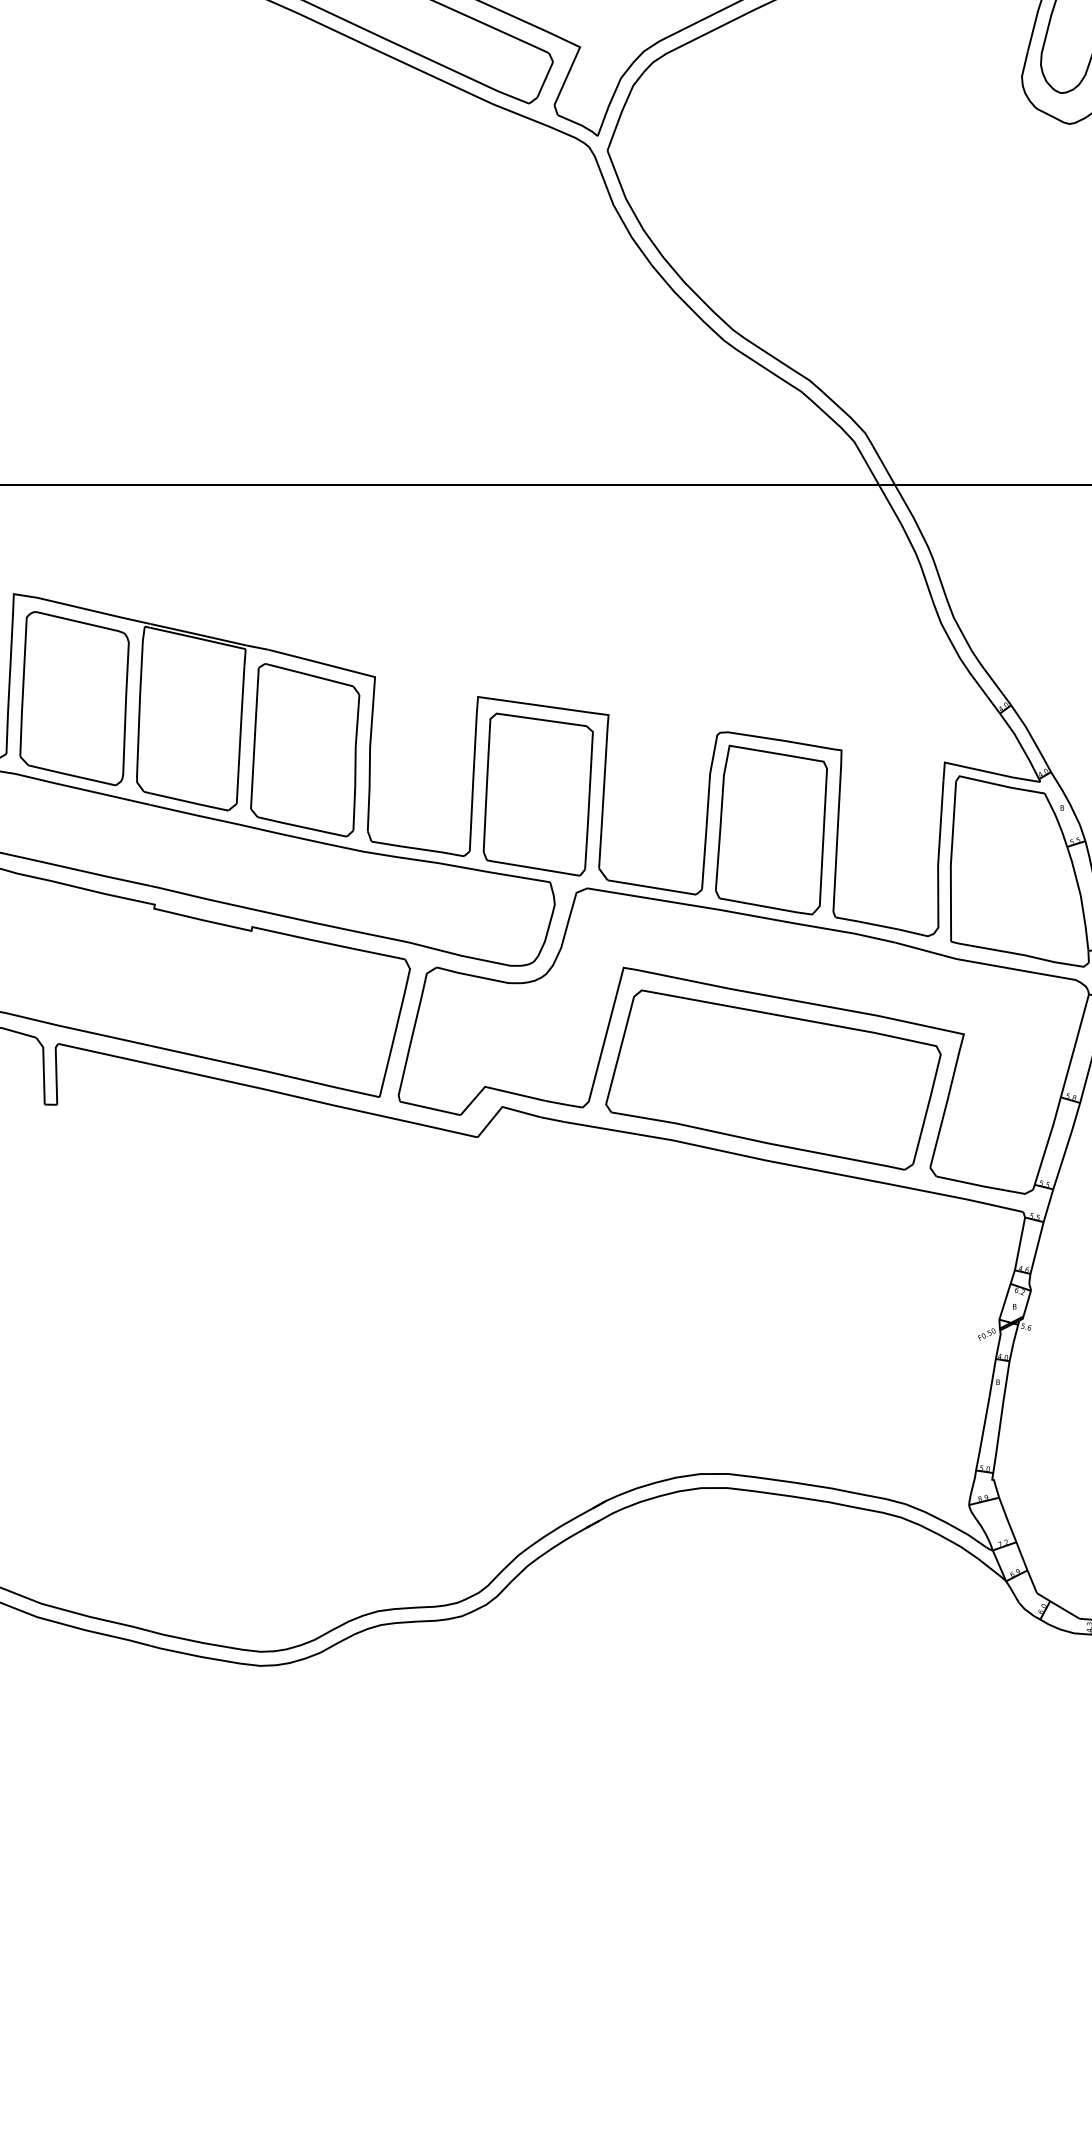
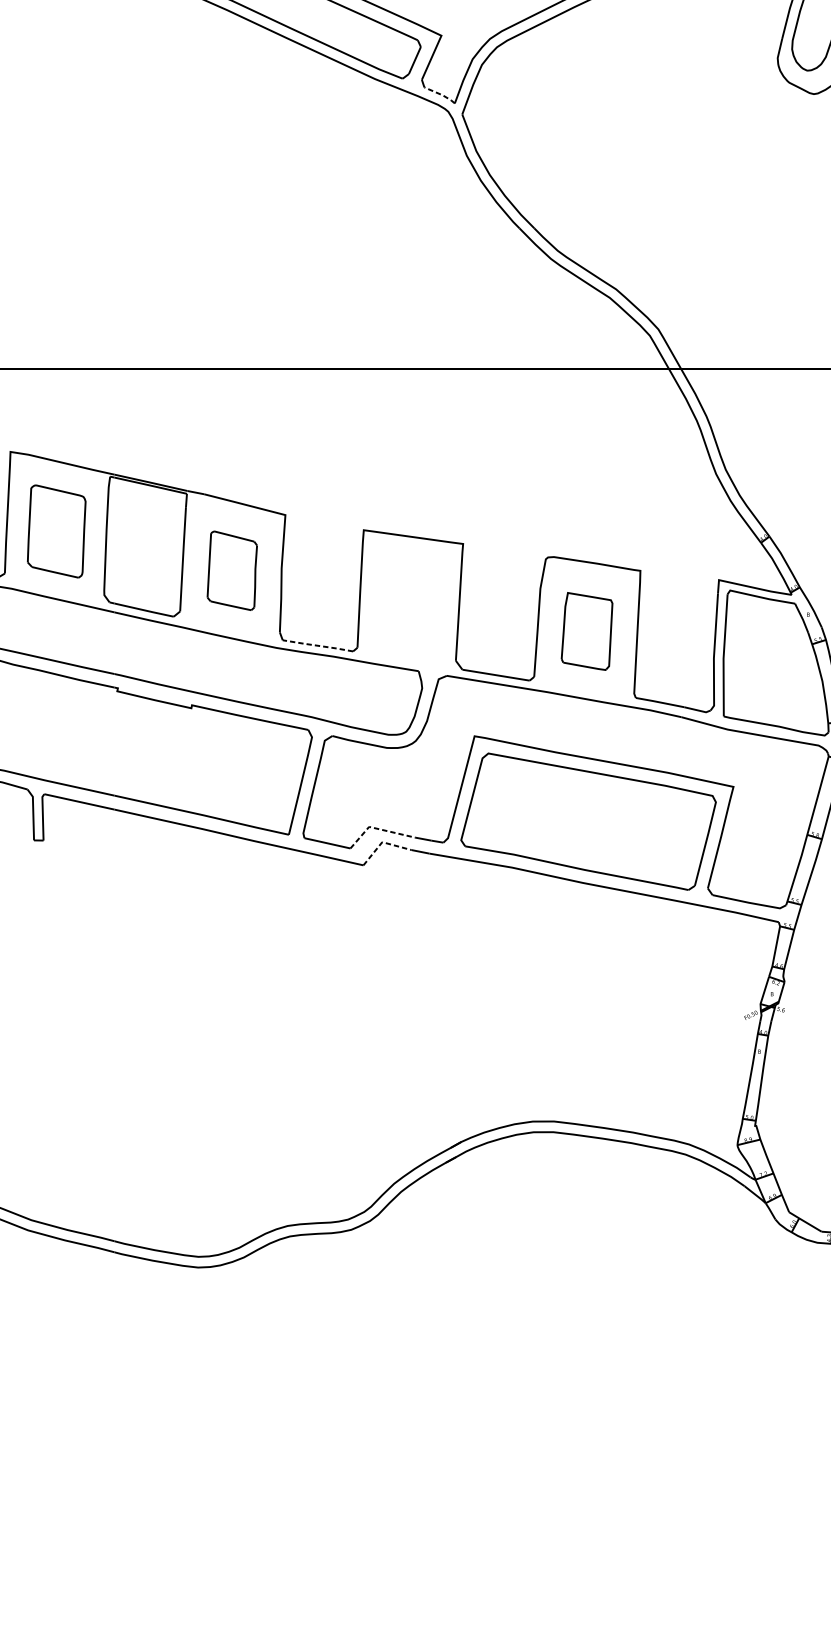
line: (579, 124) -> (440, 94), solid -> dashed
part: (74, 698) -> (56, 531), size x0.7
part: (305, 750) -> (232, 570), size x0.6
part: (537, 794) -> (409, 604), removed
part: (771, 829) -> (587, 631), size x0.6
line: (417, 848) -> (317, 645), solid -> dashed
line: (496, 1089) -> (377, 828), solid -> dashed
line: (502, 1106) -> (382, 841), solid -> dashed

